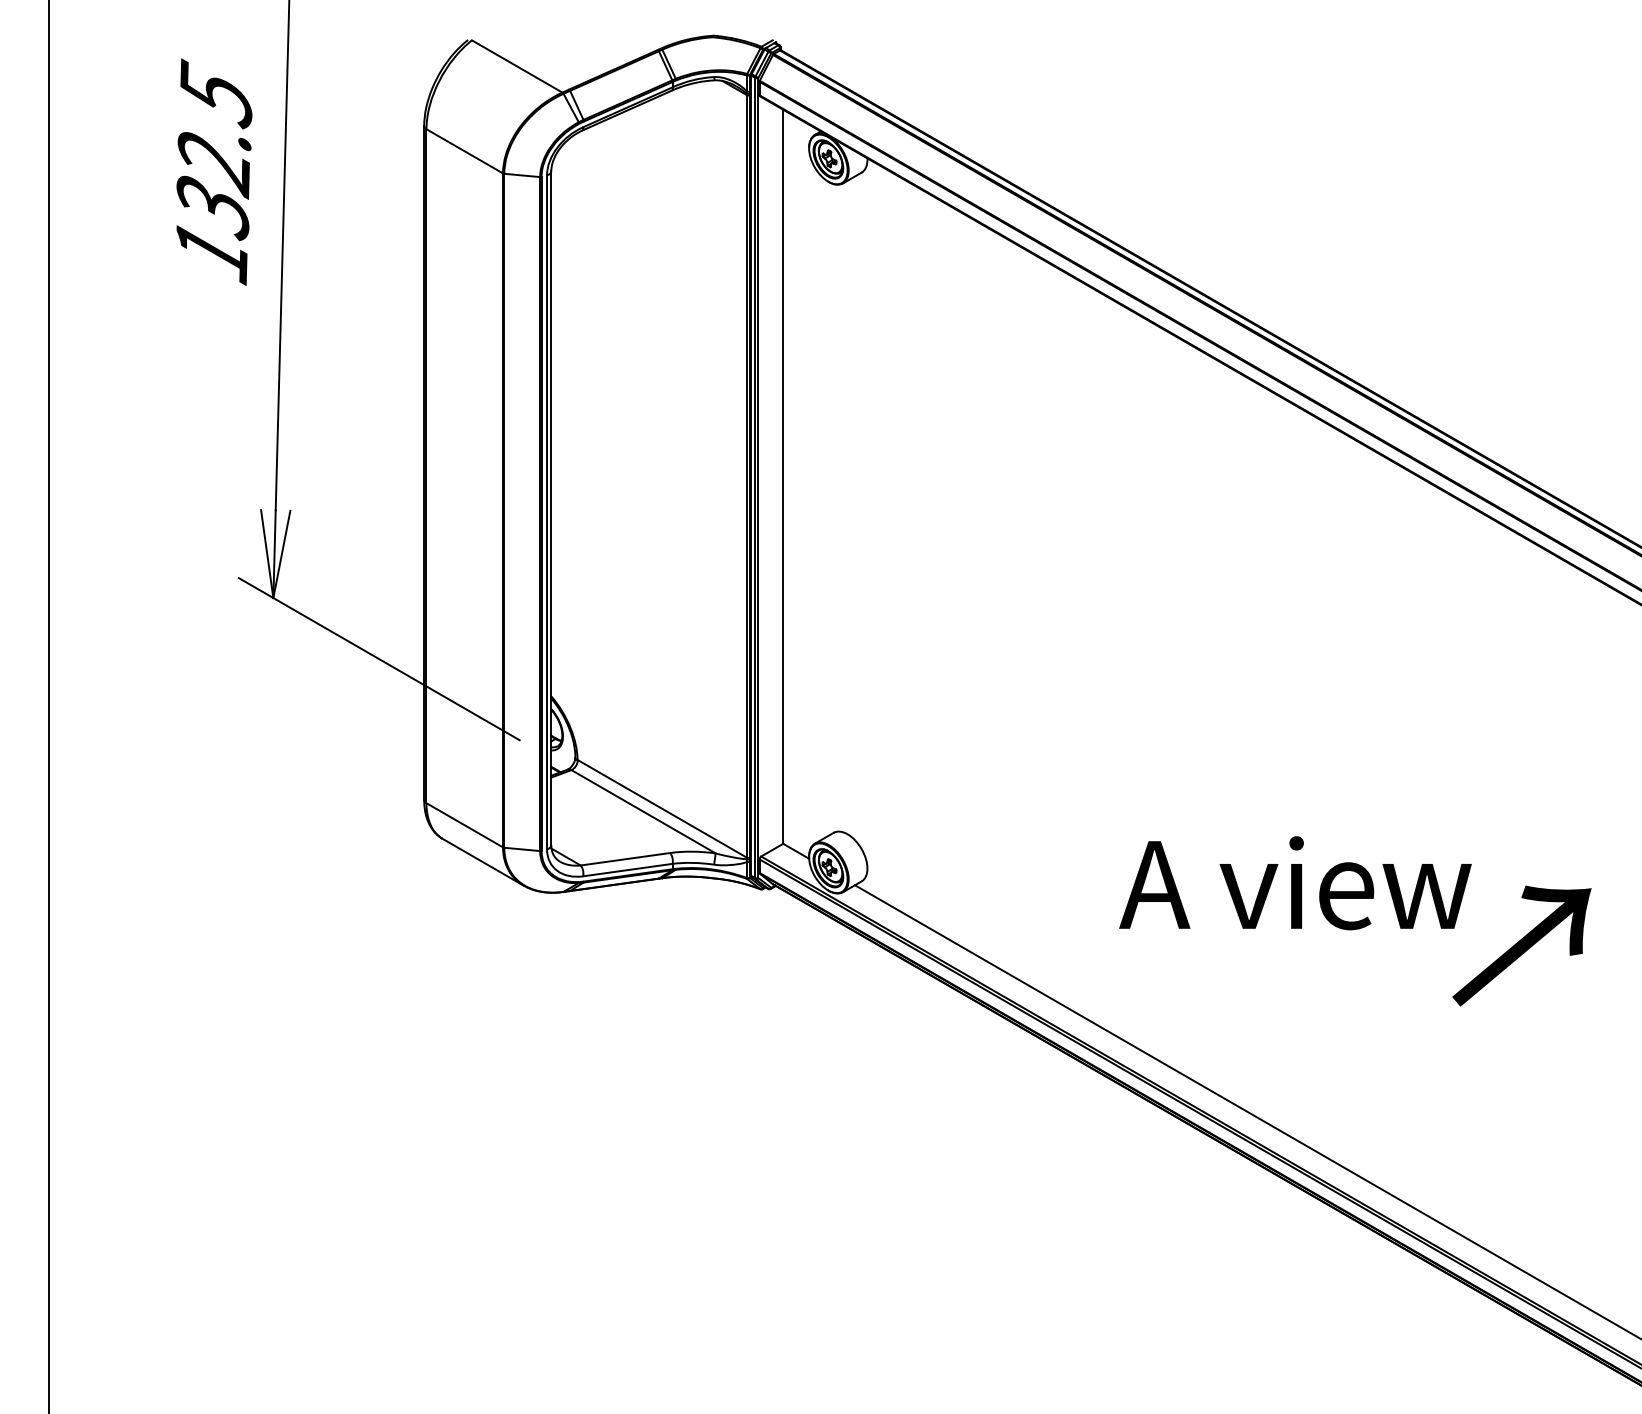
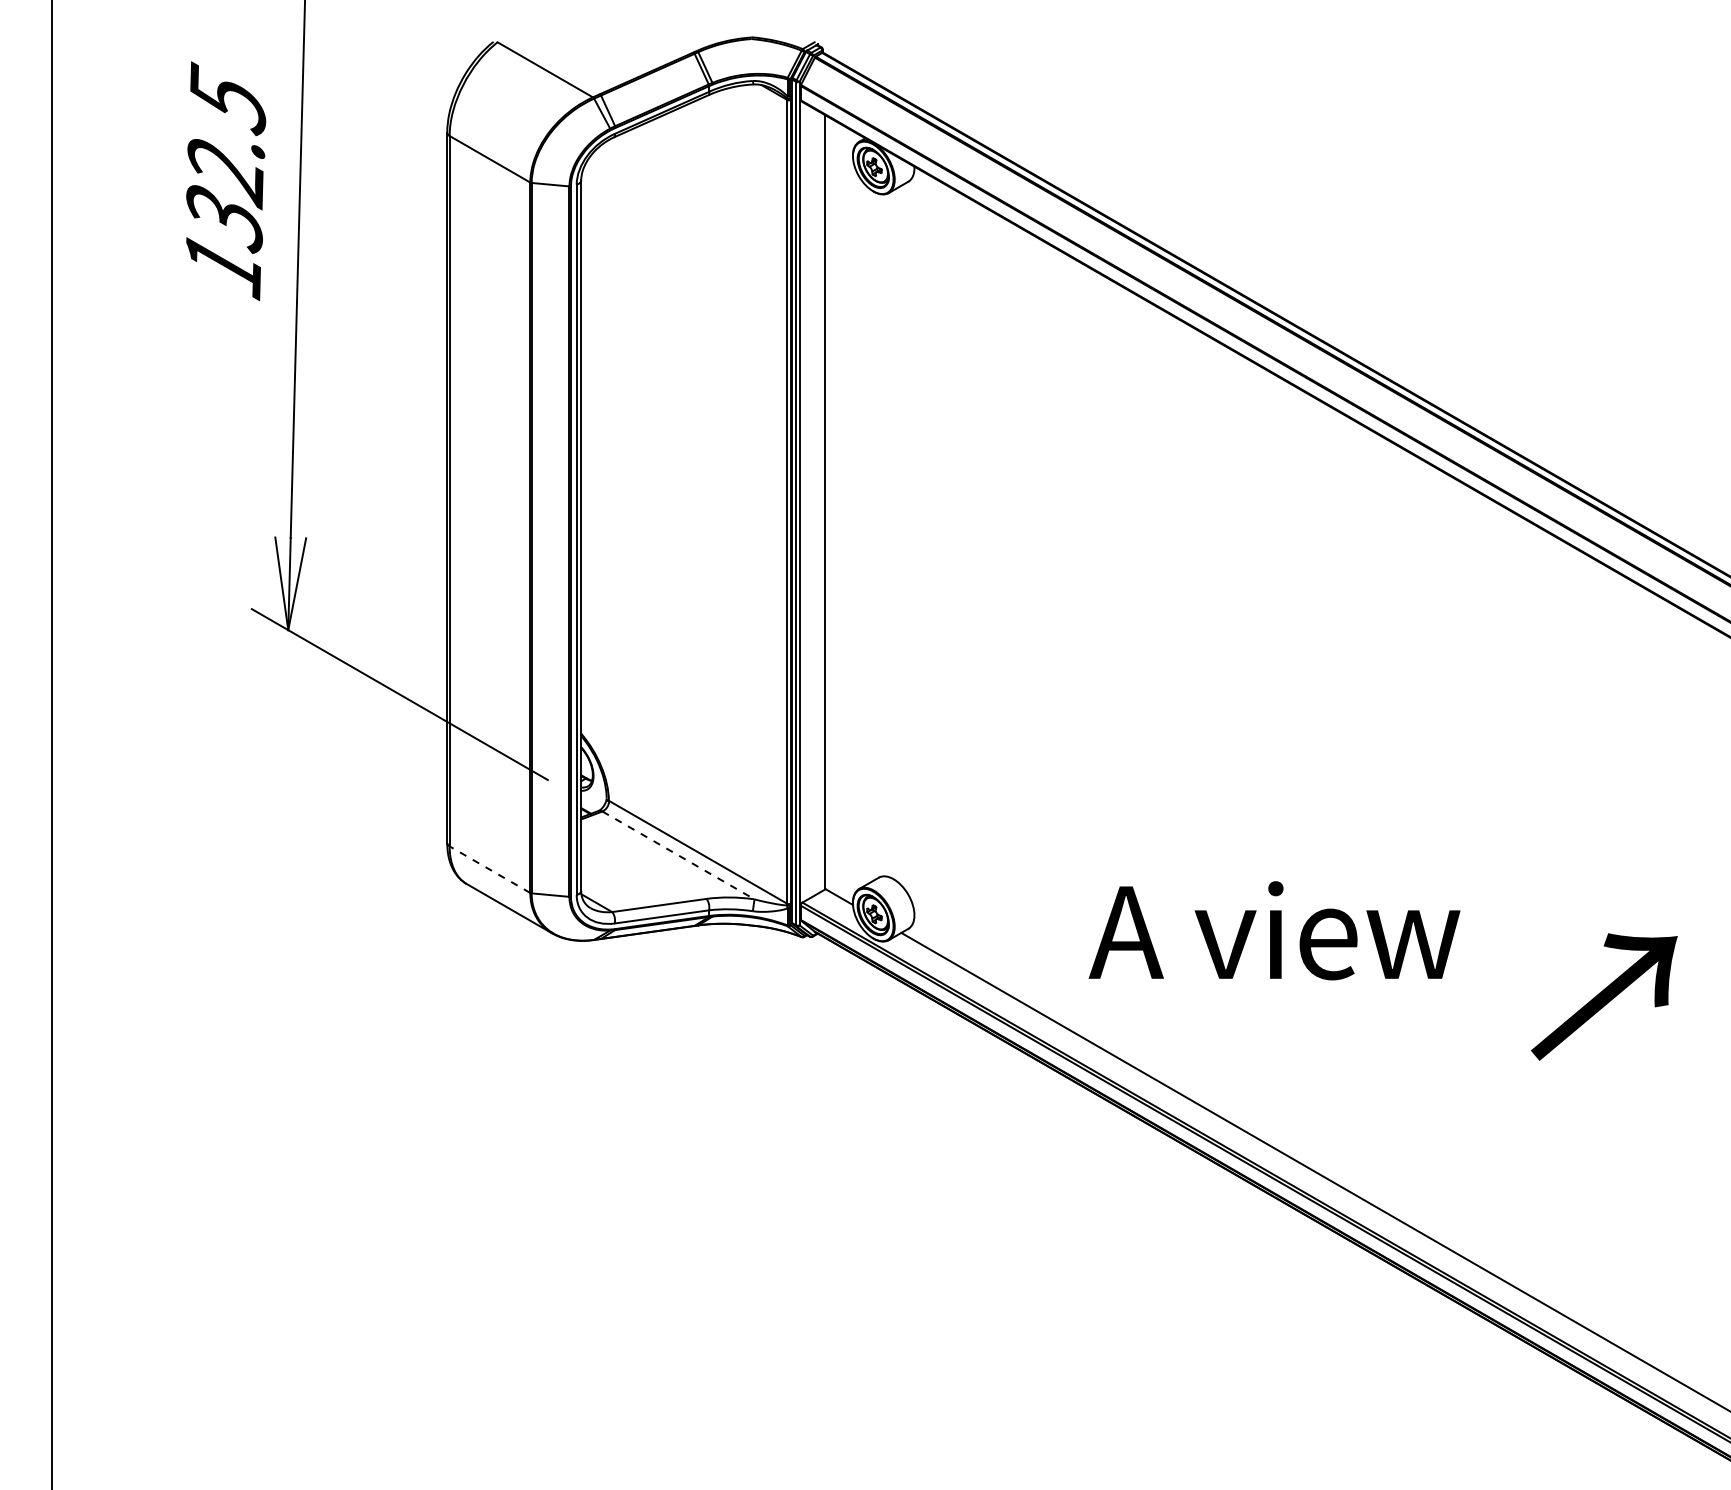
line: (643, 811) -> (678, 855), solid -> dashed
line: (465, 825) -> (490, 869), solid -> dashed
text: (1295, 882) -> (1274, 930), moved

